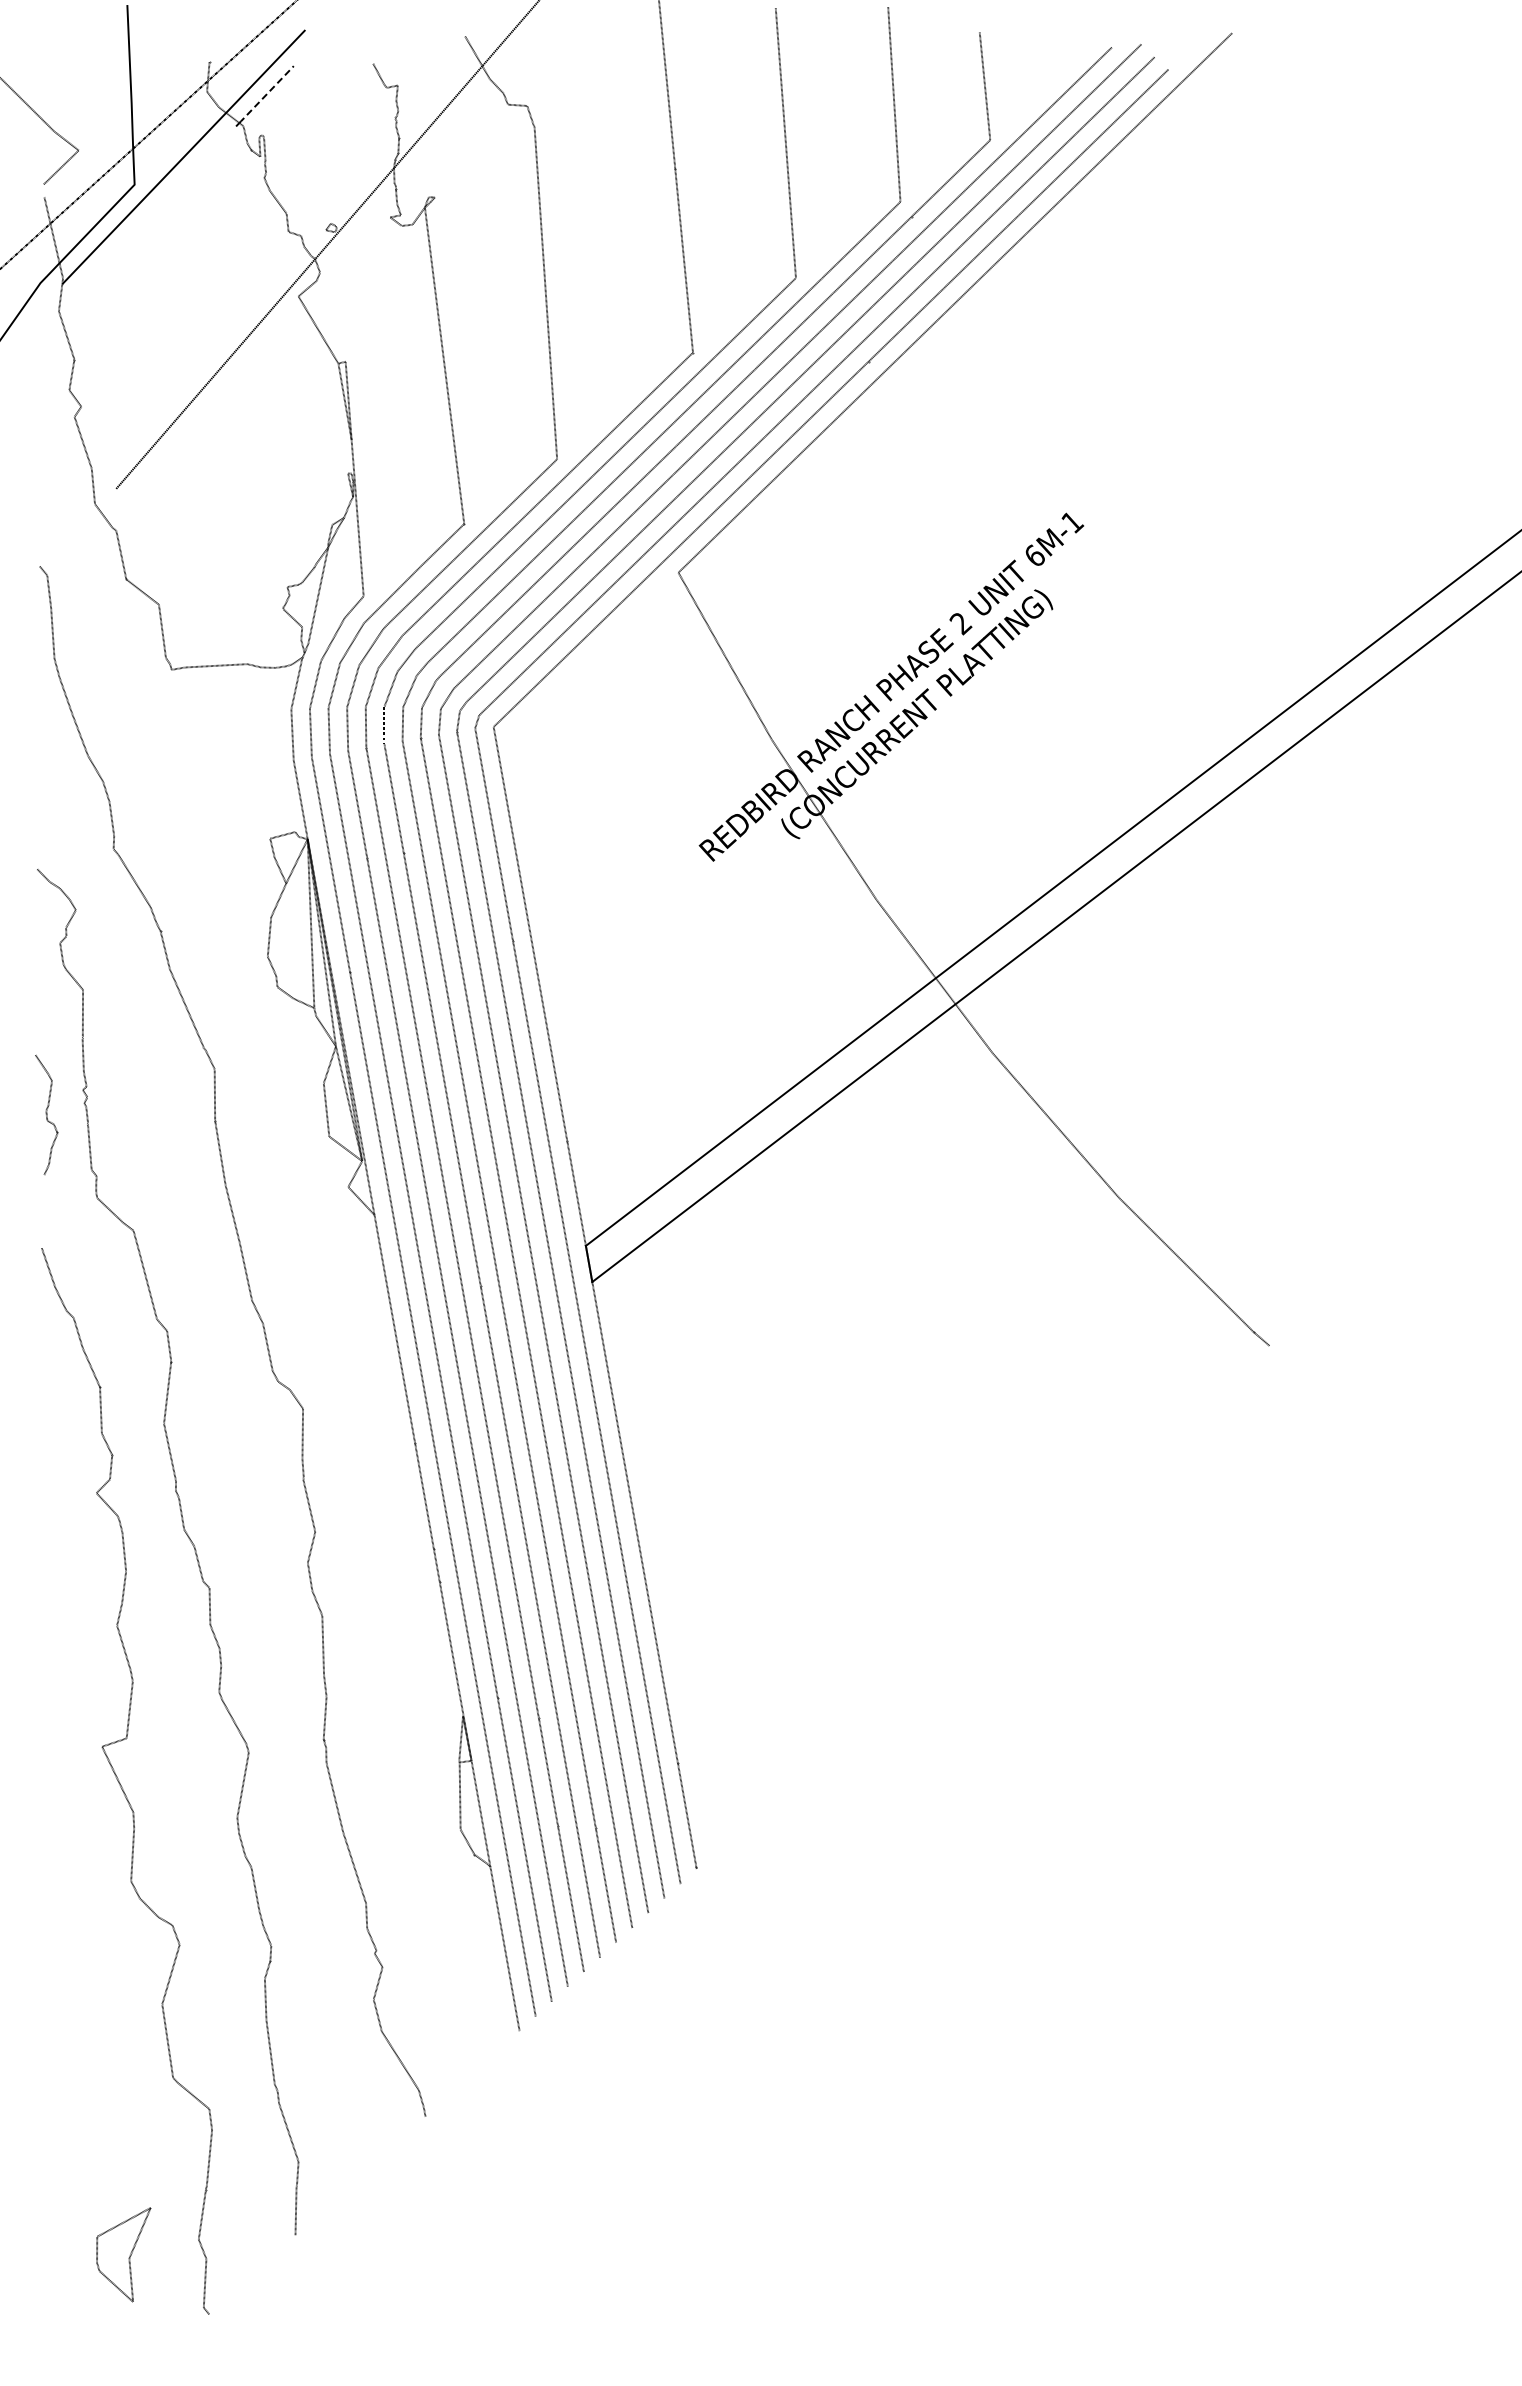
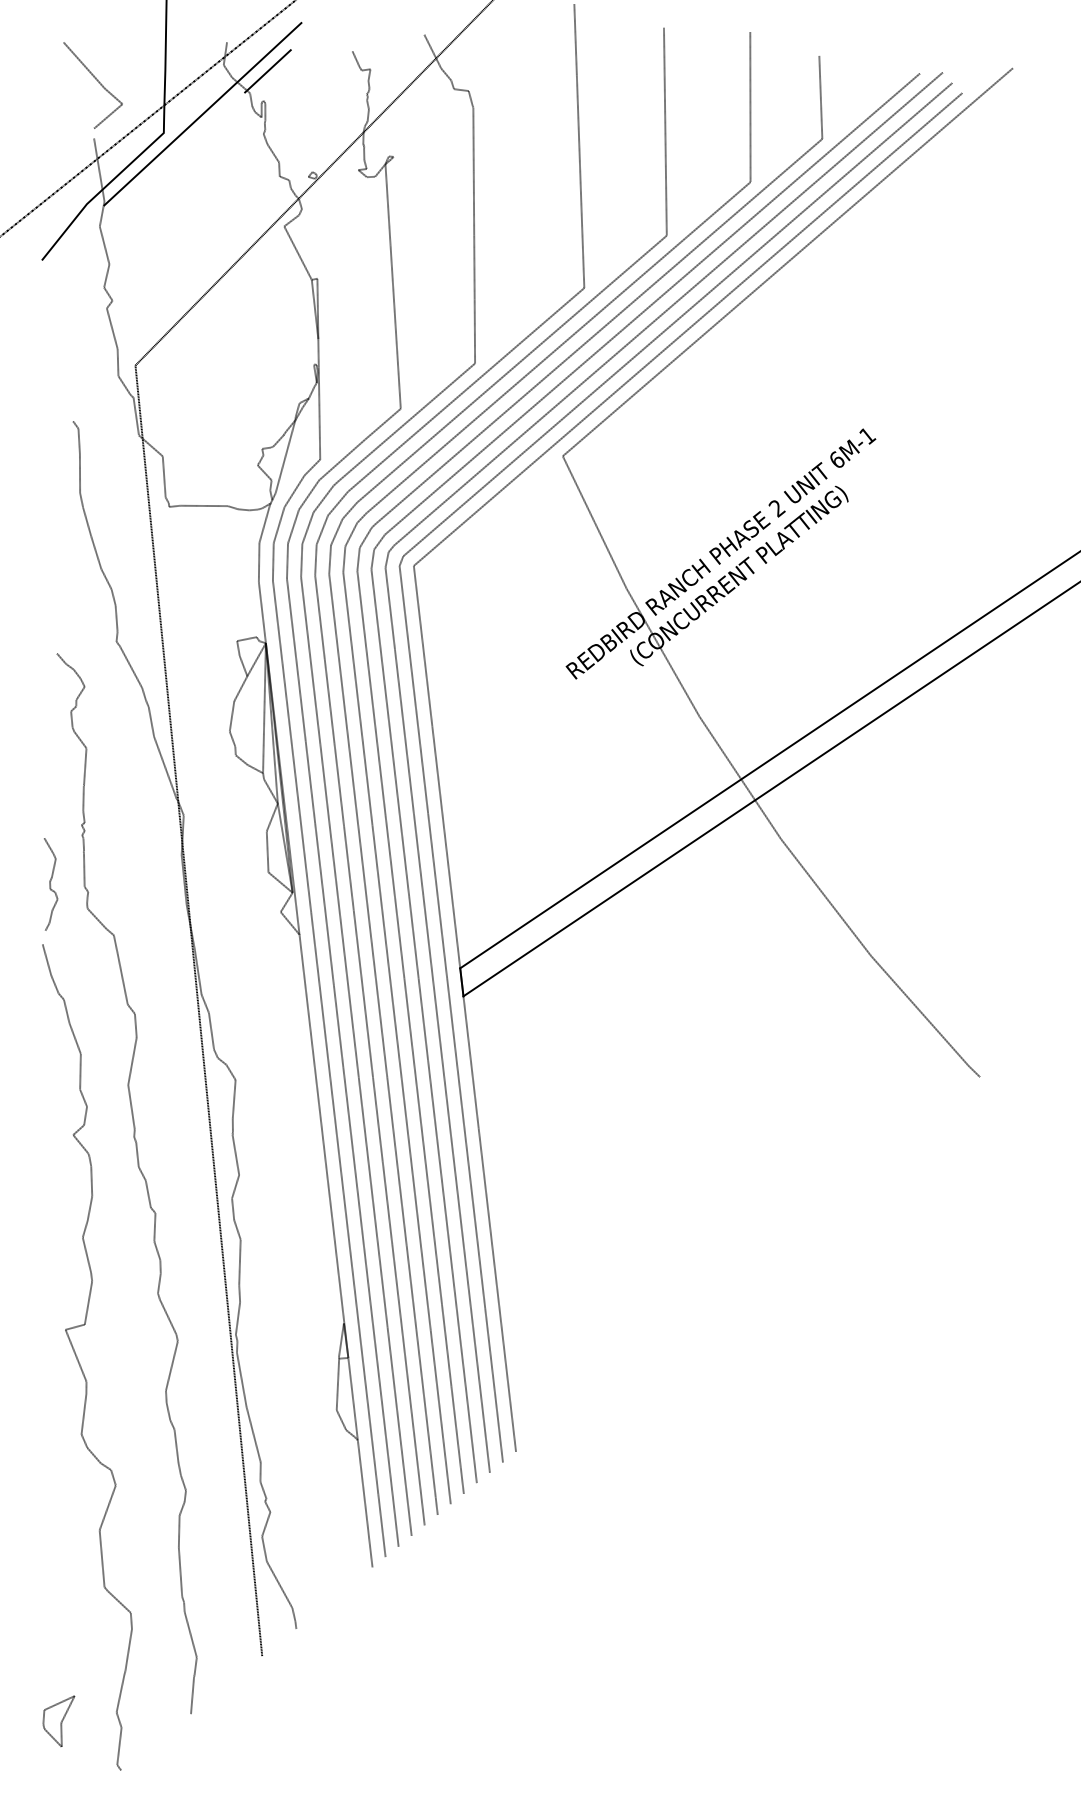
line: (265, 95) -> (268, 70), dashed -> solid
curve: (46, 1114) -> (50, 884), moved
line: (249, 1321) -> (198, 1010), added
part: (123, 2255) -> (58, 1721), size x0.71

